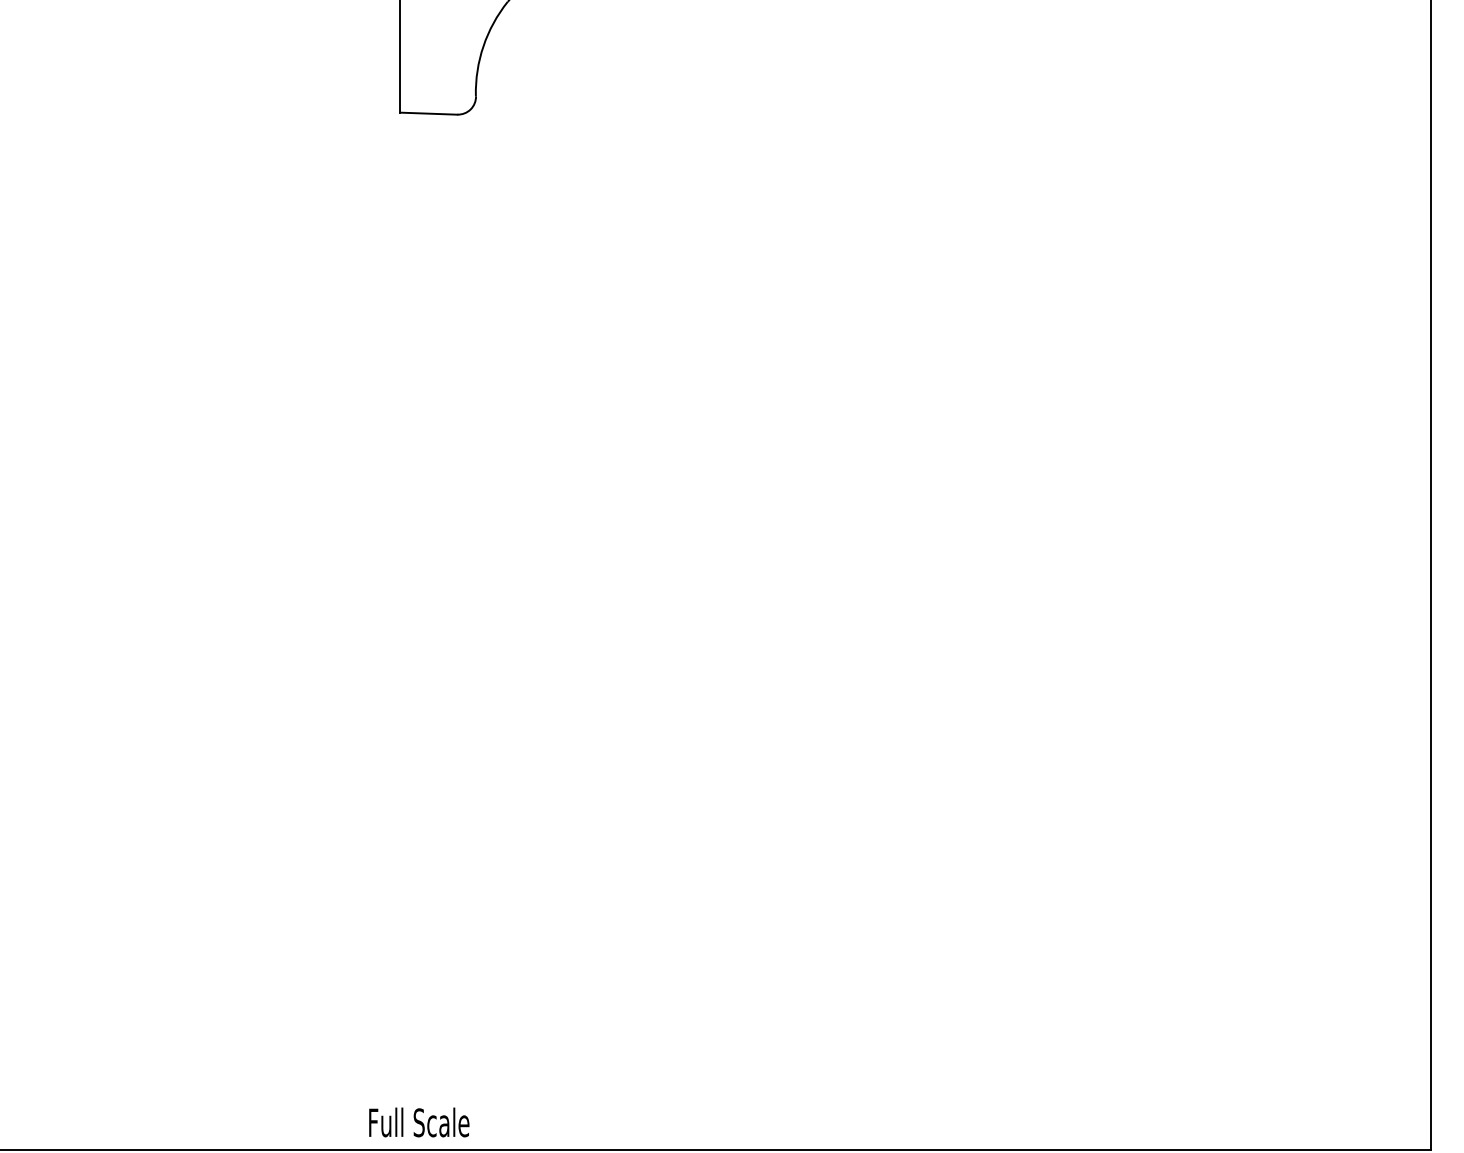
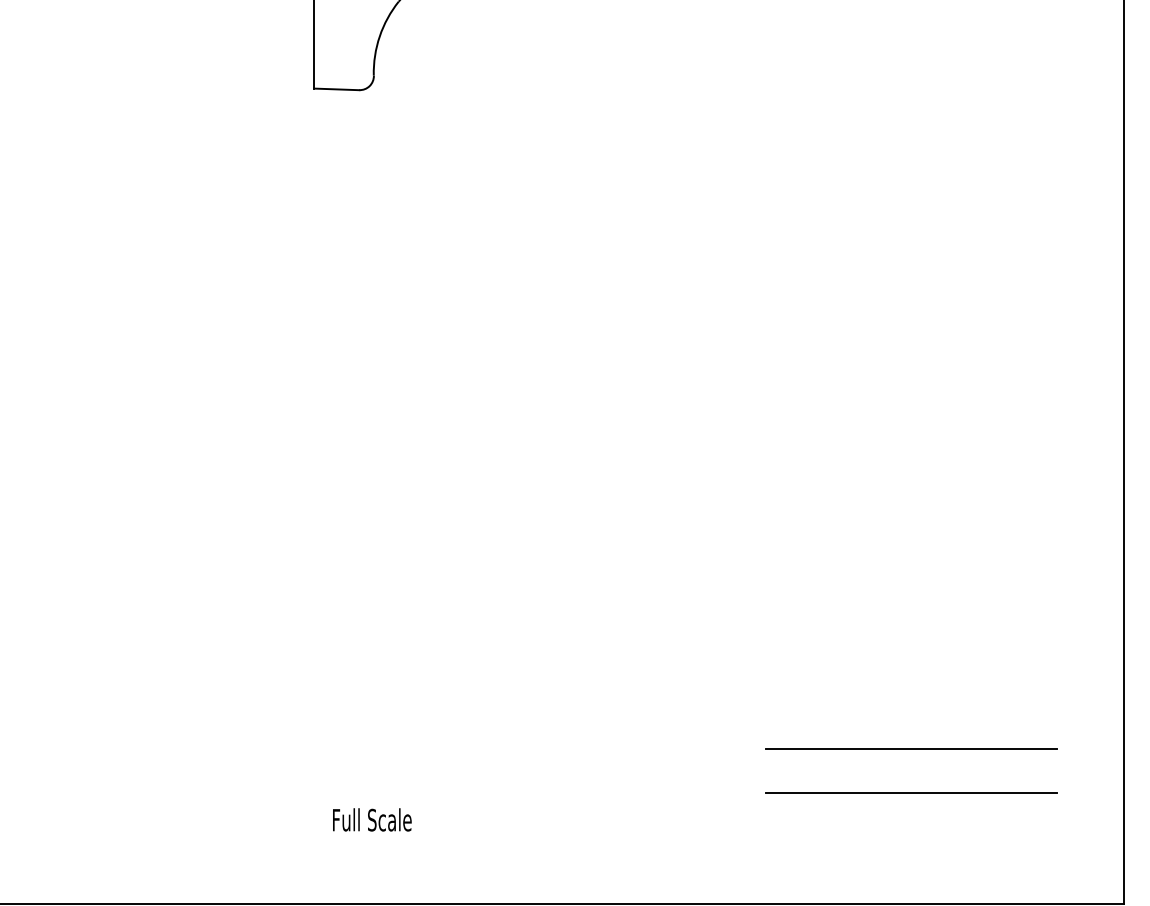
line: (1160, 953) -> (911, 749), added
line: (1160, 1008) -> (911, 792), added
text: (419, 1121) -> (372, 819), moved

